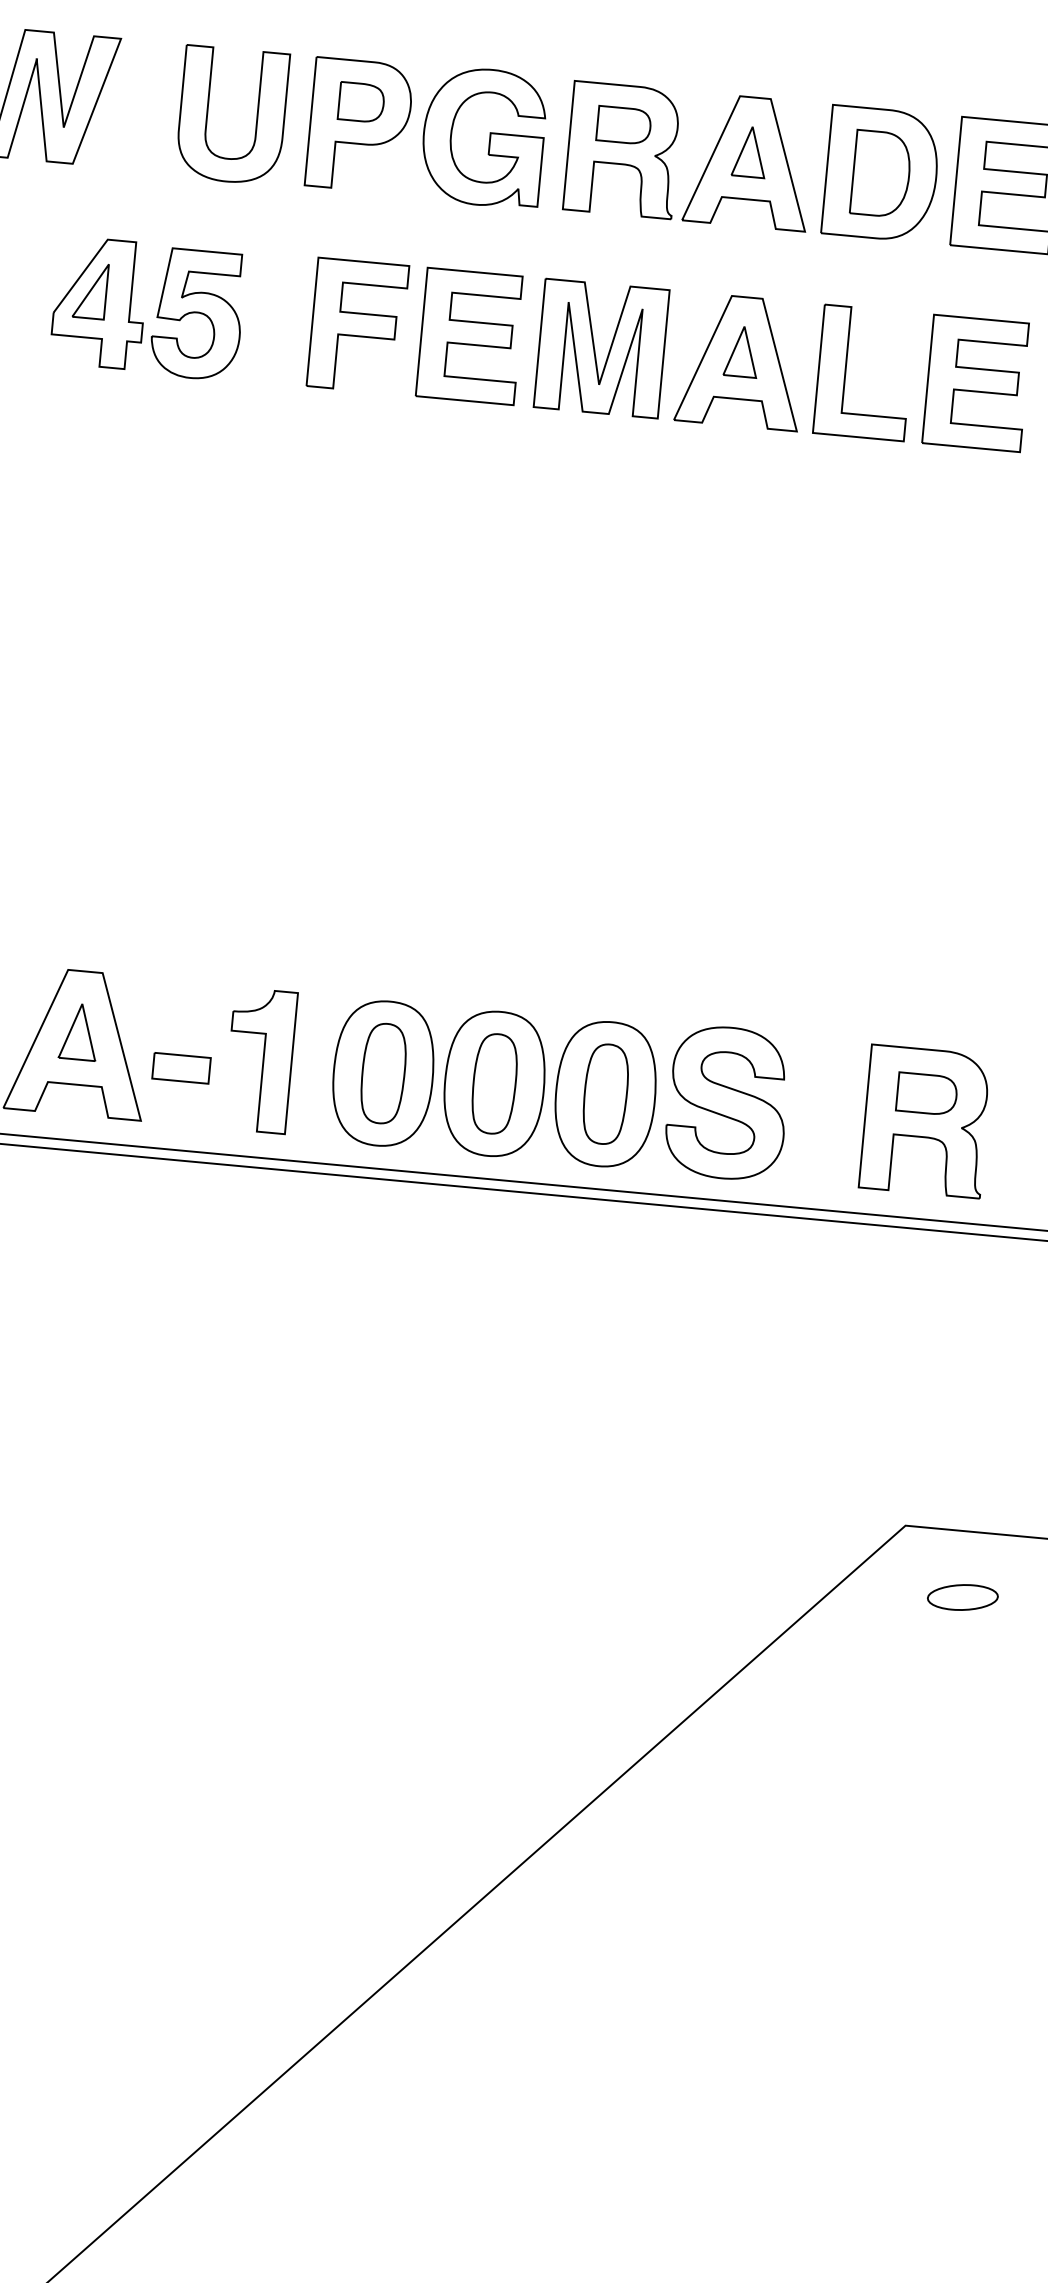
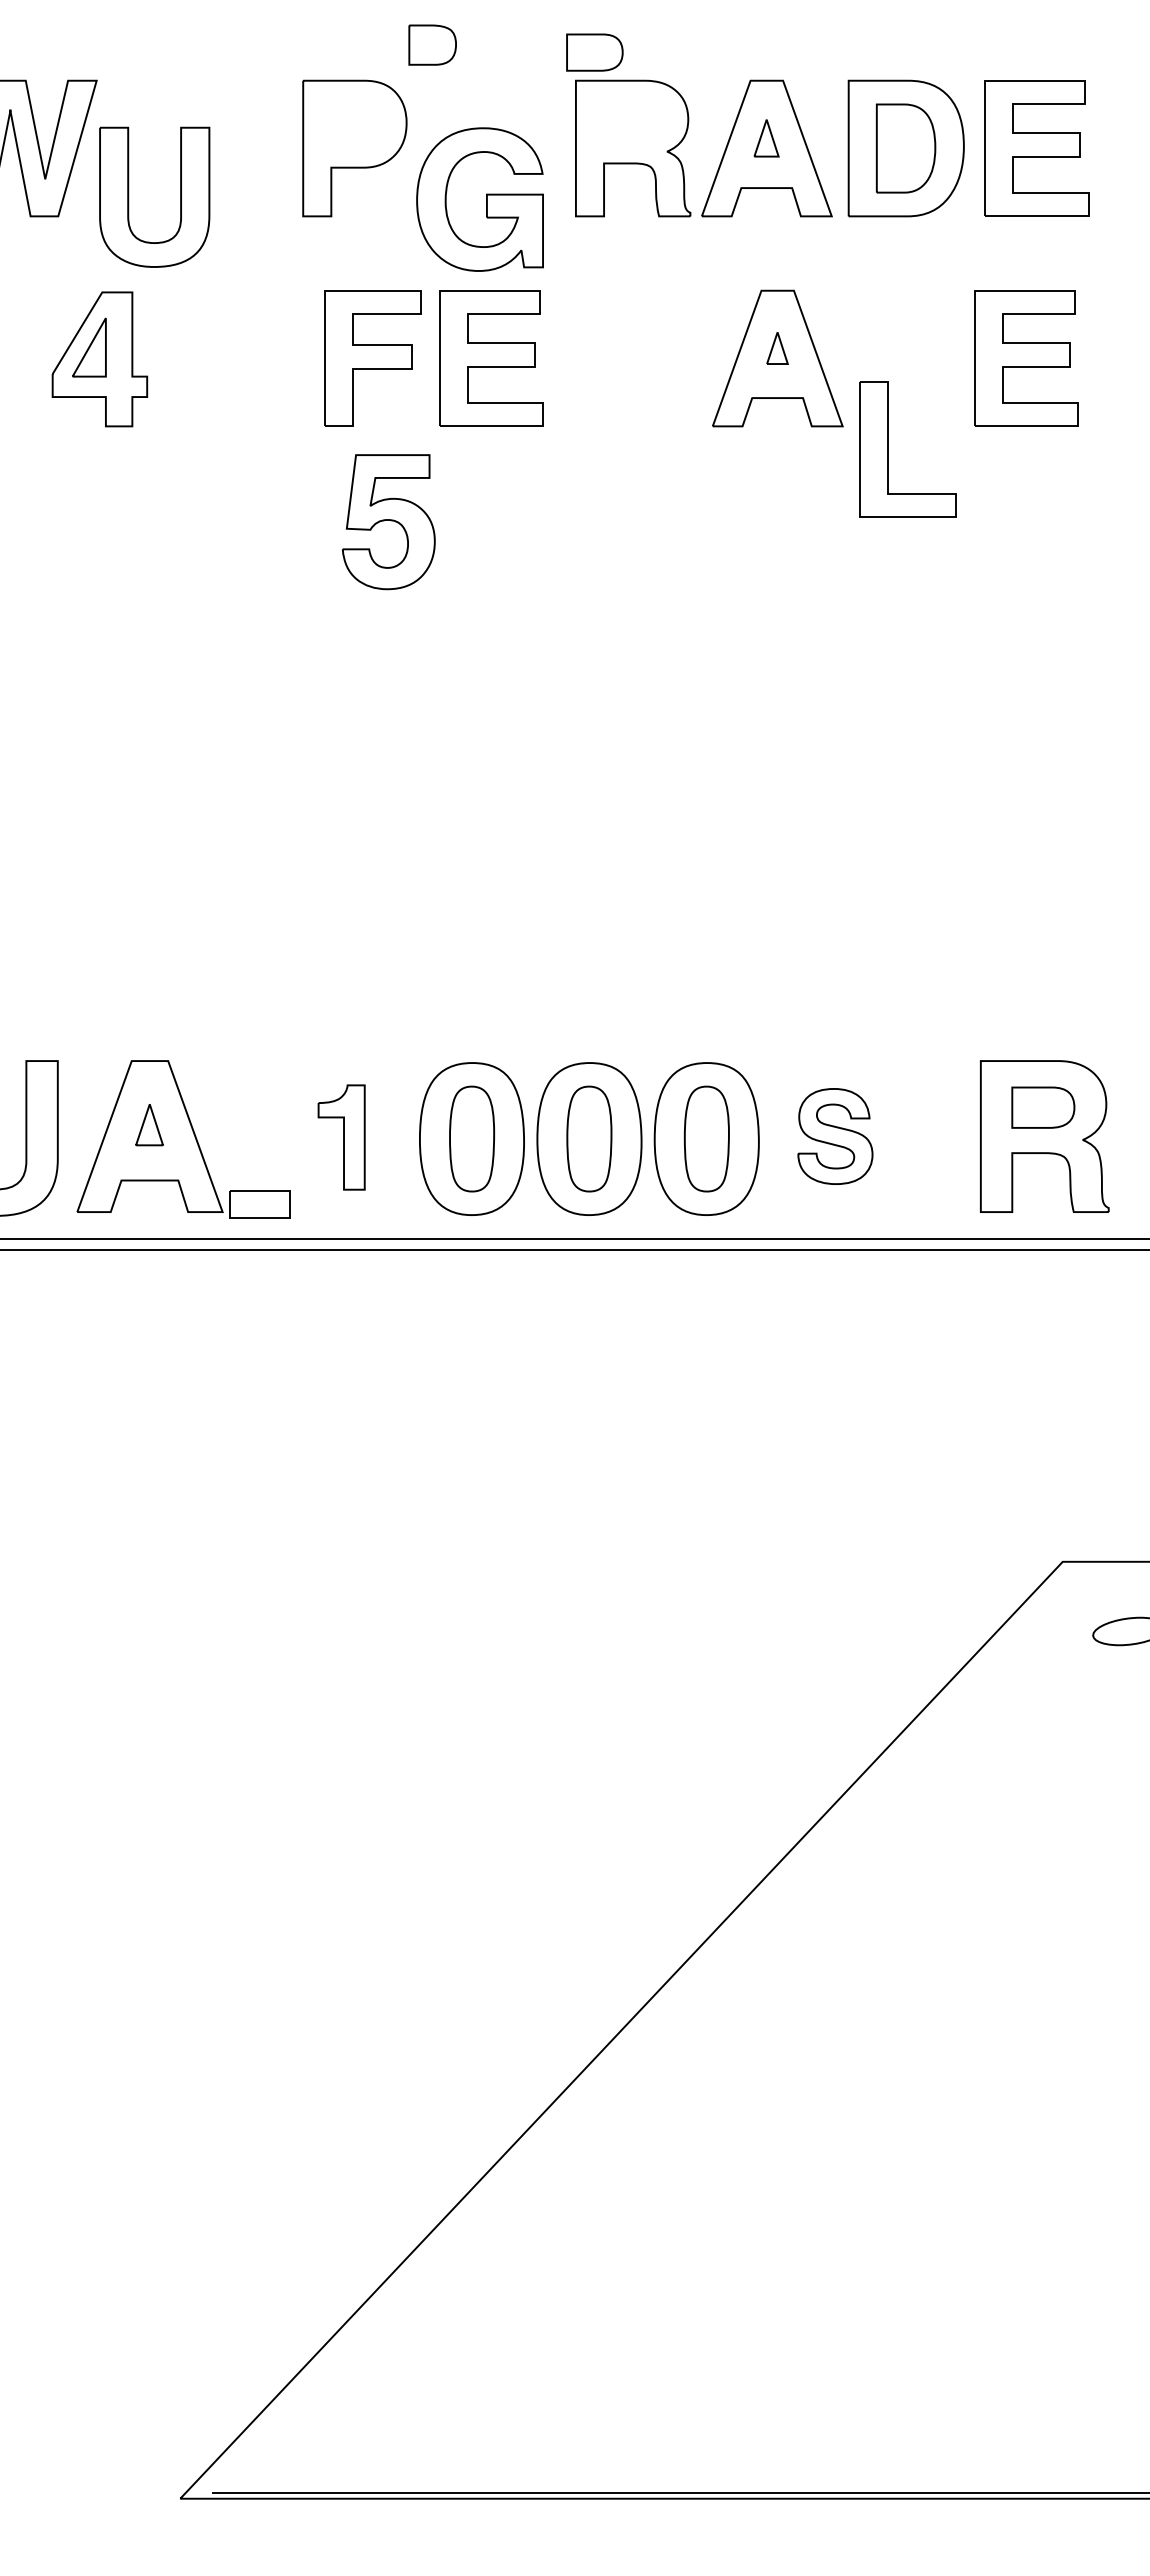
part: (361, 101) -> (432, 44), moved
part: (208, 112) -> (129, 196), moved
part: (623, 125) -> (594, 52), moved
part: (489, 137) -> (486, 199), moved
part: (750, 152) -> (766, 138), size x0.7
part: (197, 314) -> (388, 522), moved
part: (595, 348) -> (623, 359), removed
part: (742, 352) -> (777, 348), size x0.6
part: (846, 371) -> (888, 449), moved
part: (79, 1031) -> (149, 1124), size x0.7
part: (260, 1060) -> (341, 1137), size x0.7
part: (181, 1068) -> (259, 1204), moved
part: (727, 1103) -> (835, 1136), size x0.6

